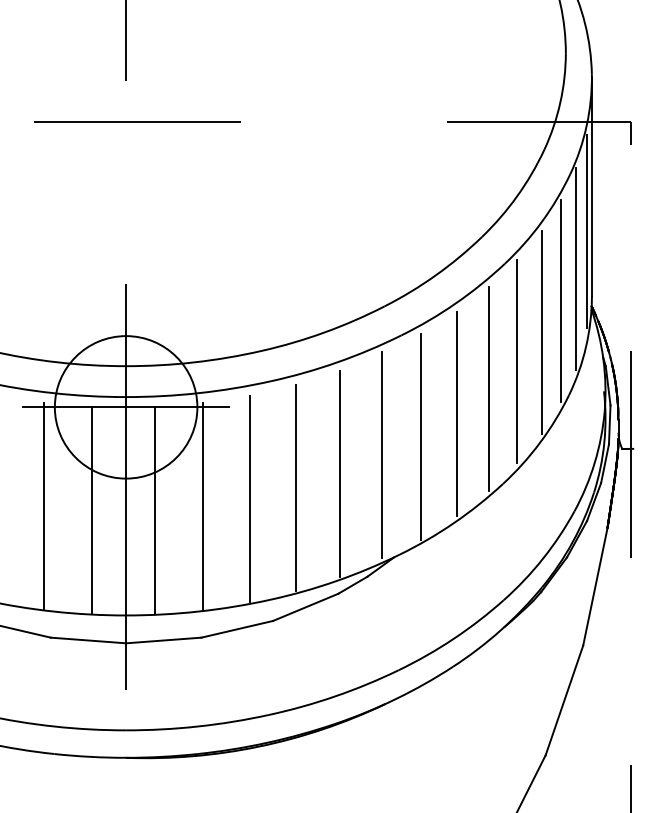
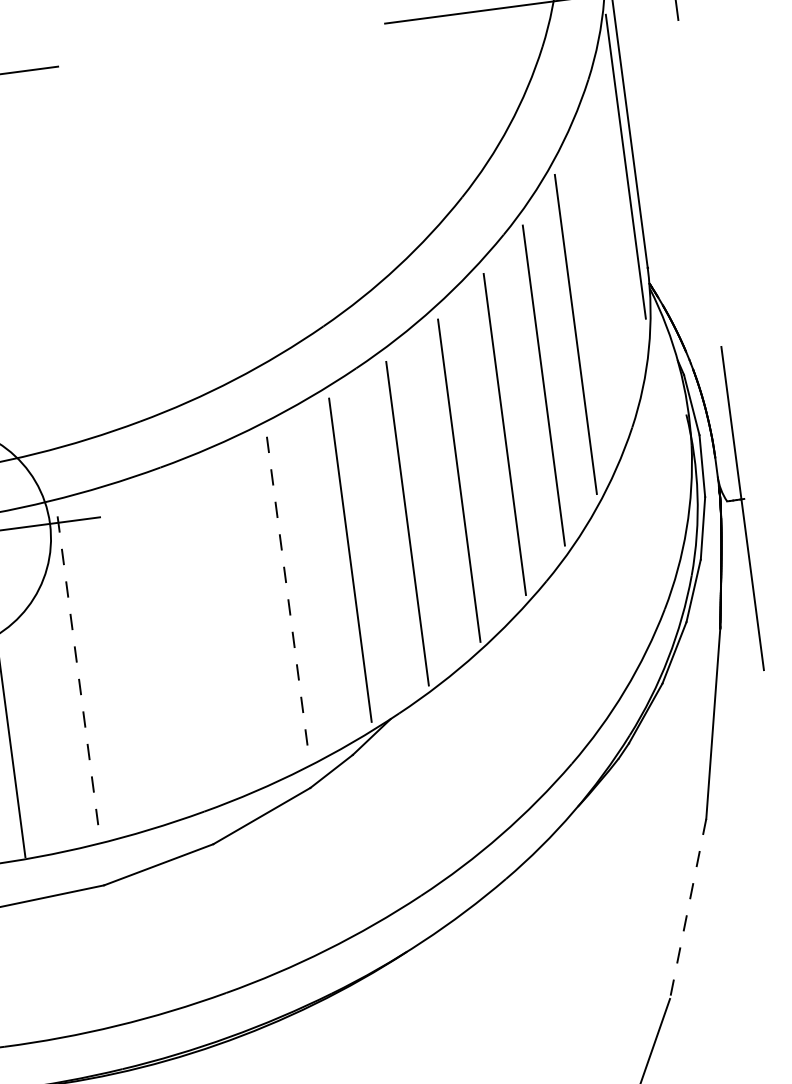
line: (576, 269) -> (617, 228), removed
line: (561, 301) -> (600, 281), removed
line: (340, 474) -> (289, 599), solid -> dashed
line: (296, 487) -> (222, 629), removed
line: (250, 498) -> (152, 656), removed
line: (202, 506) -> (78, 678), solid -> dashed
line: (564, 700) -> (688, 909), solid -> dashed

